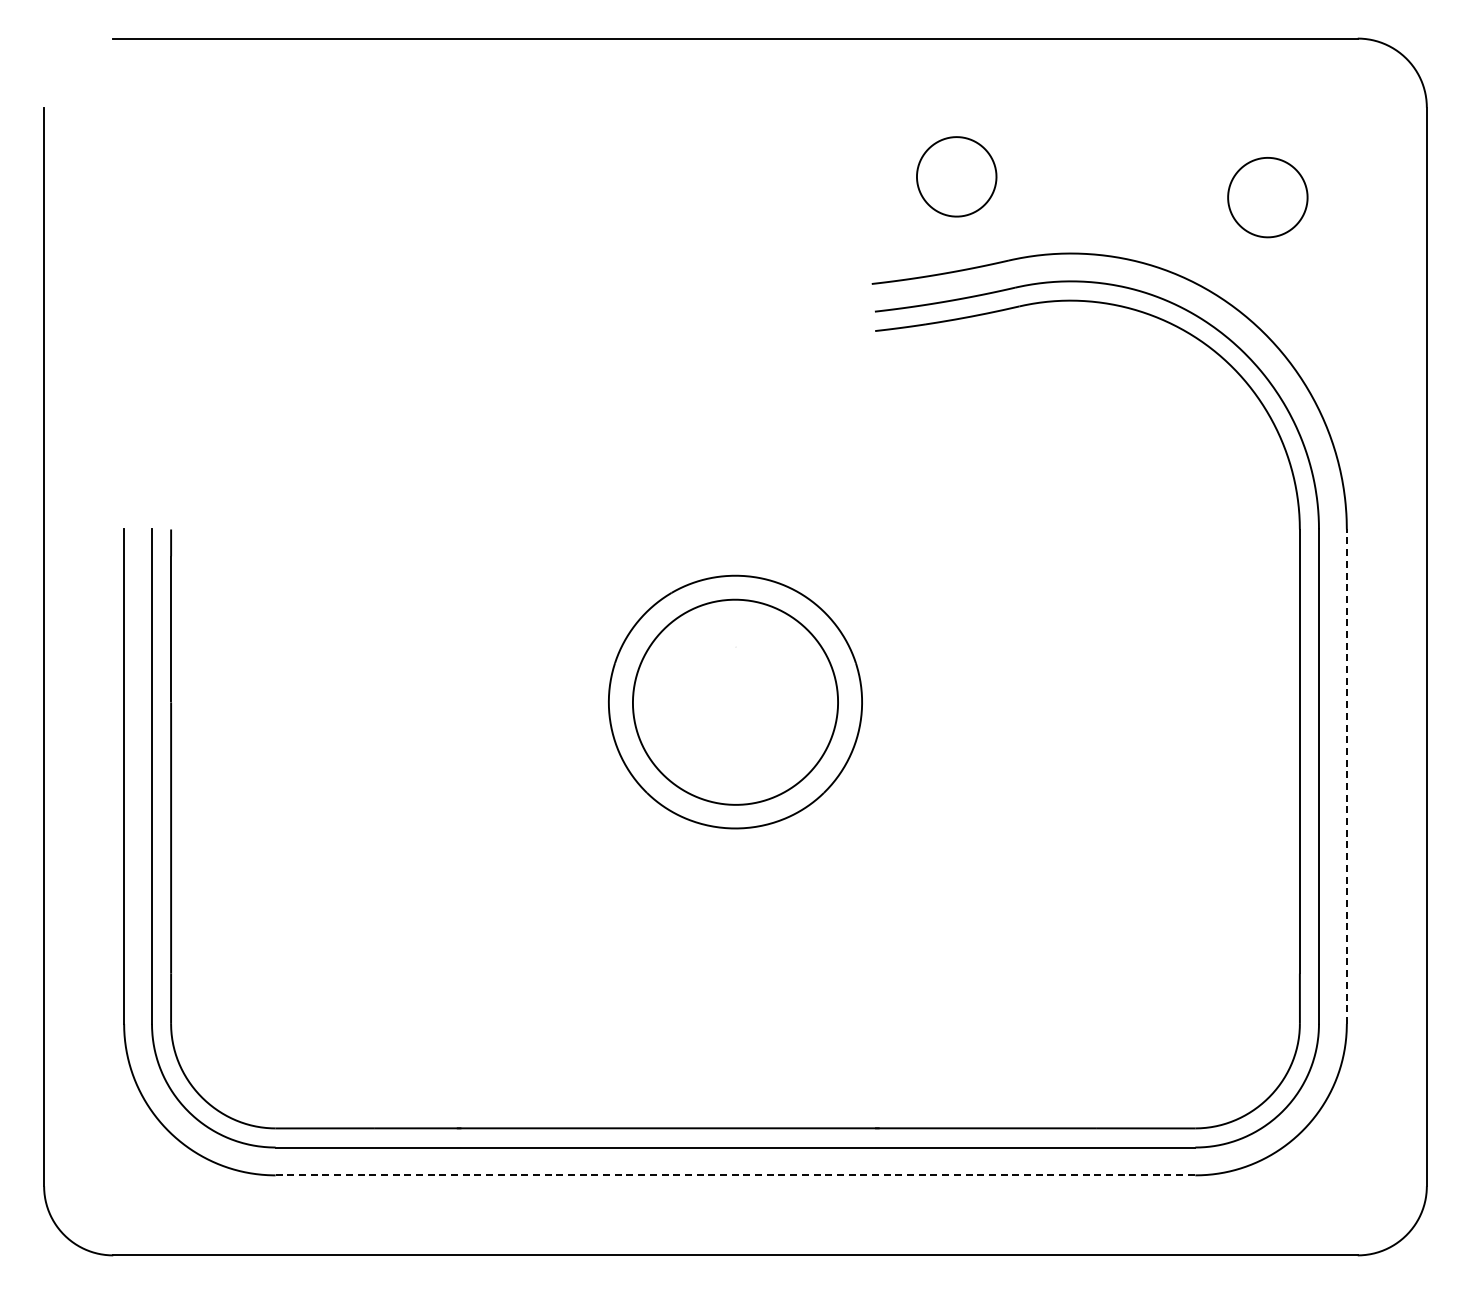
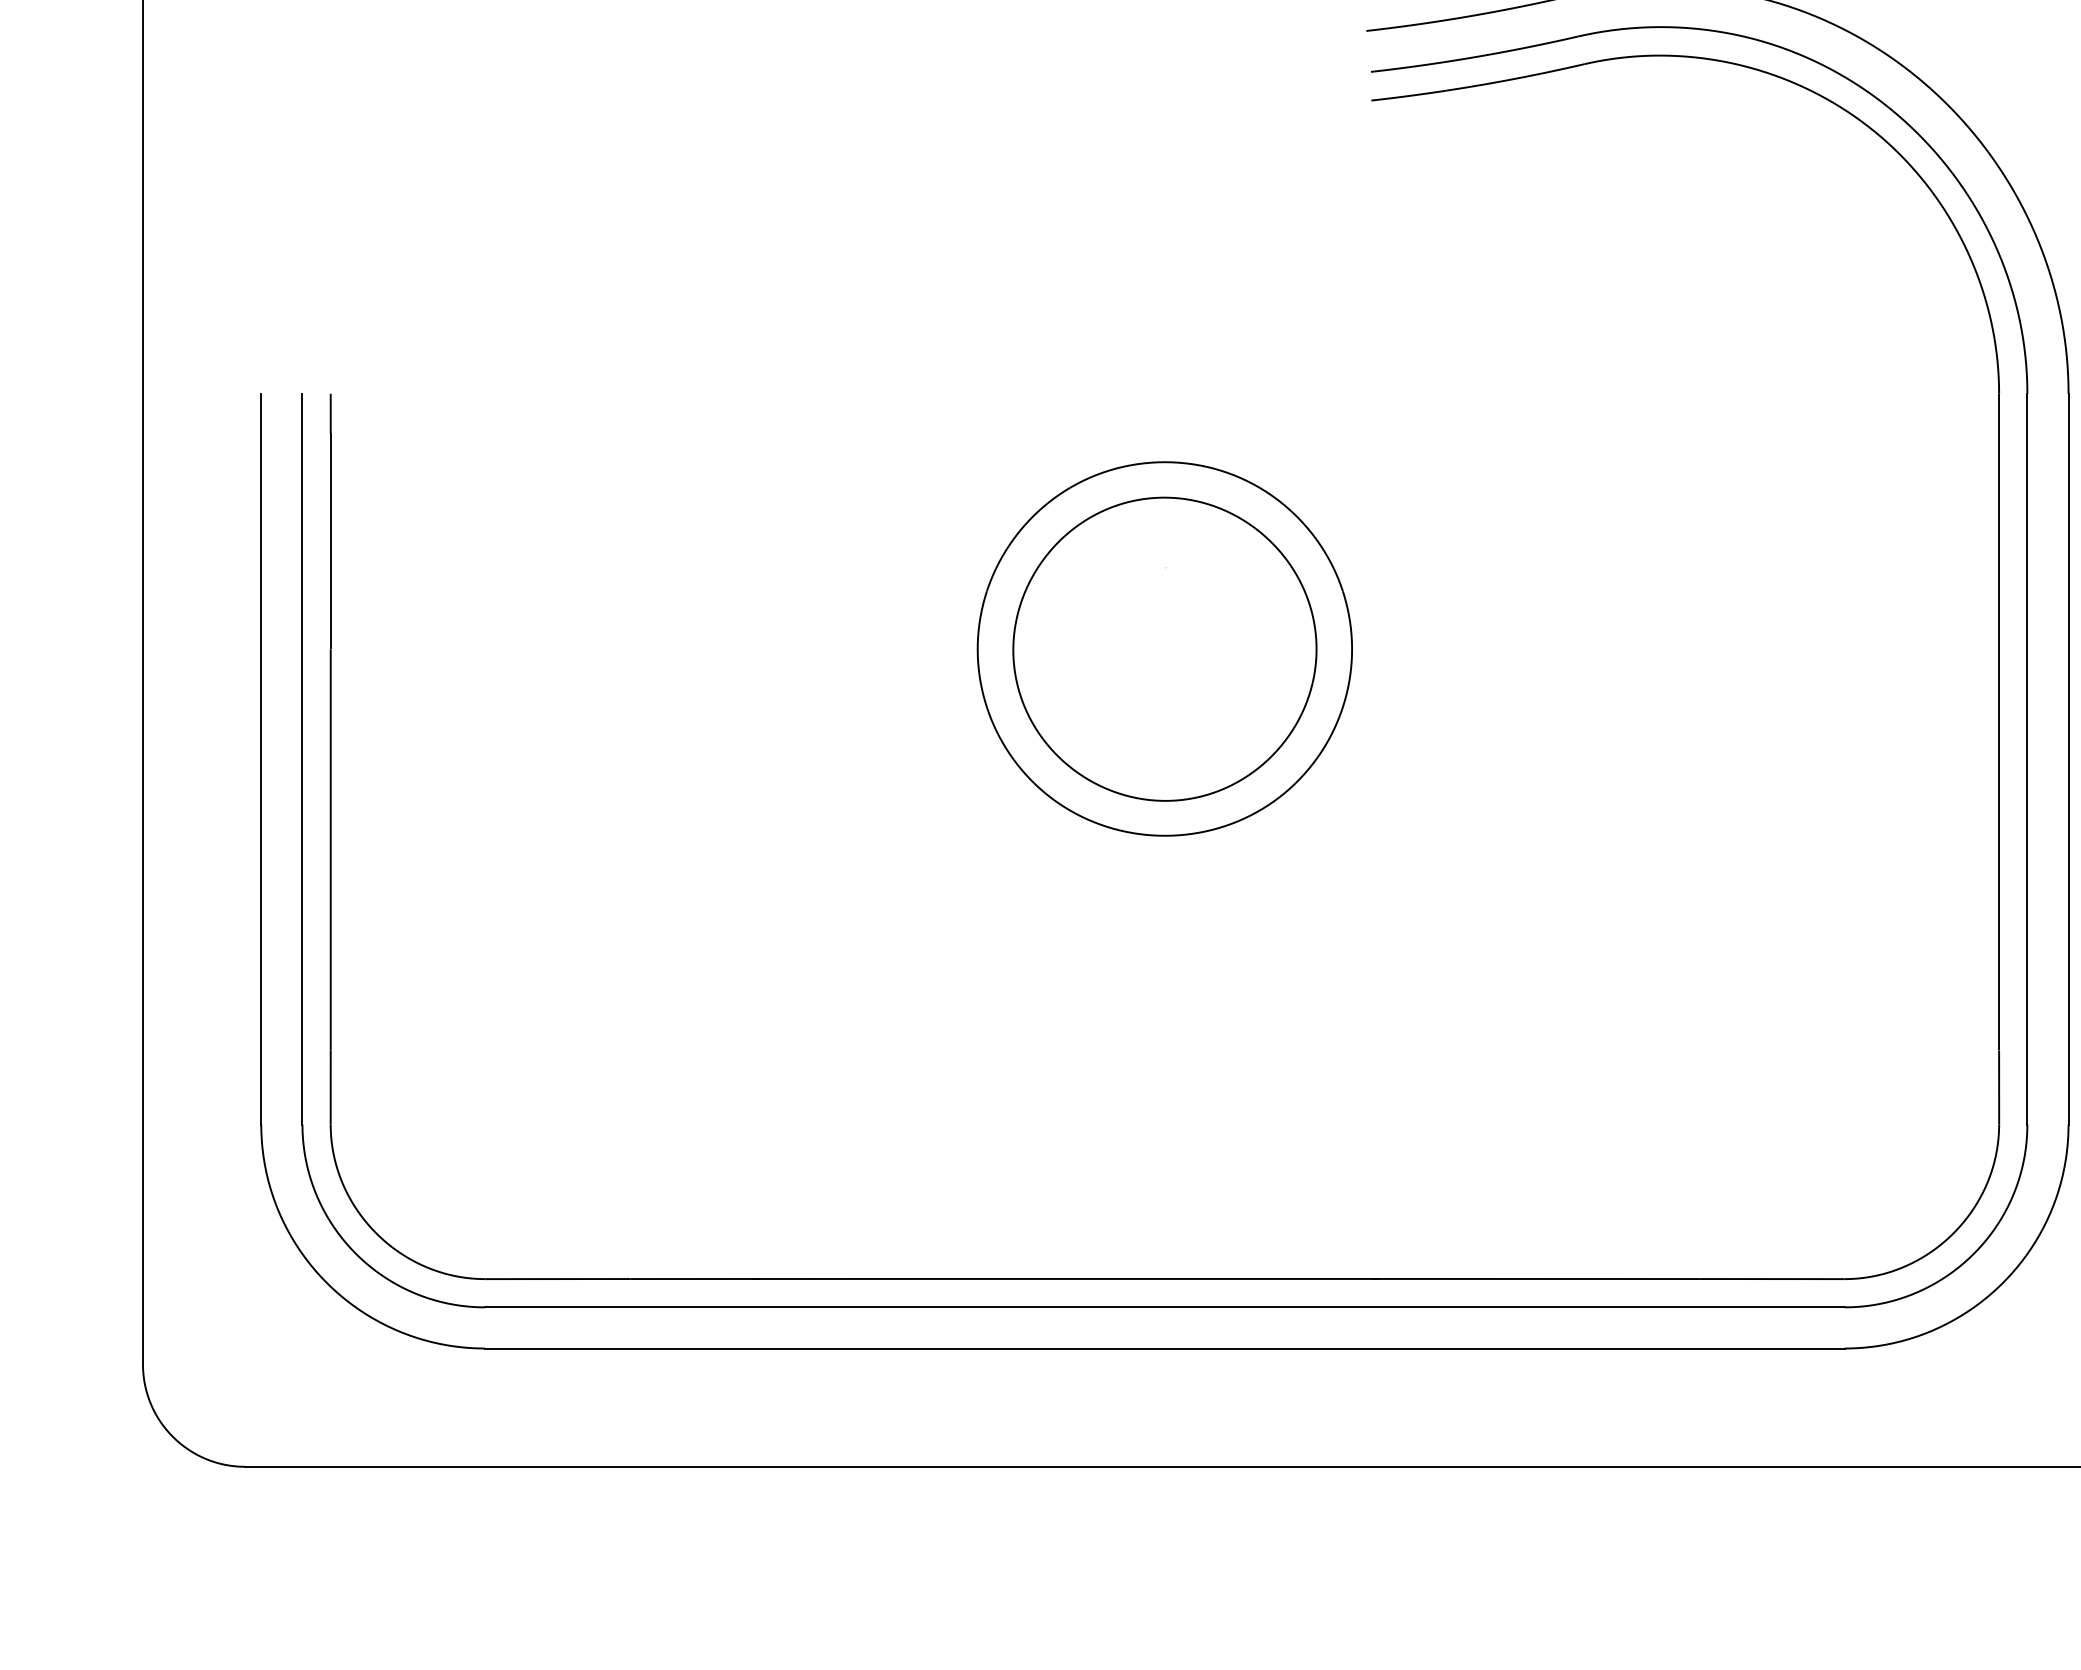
line: (1346, 776) -> (2068, 758), dashed -> solid
line: (735, 1175) -> (1164, 1348), dashed -> solid

